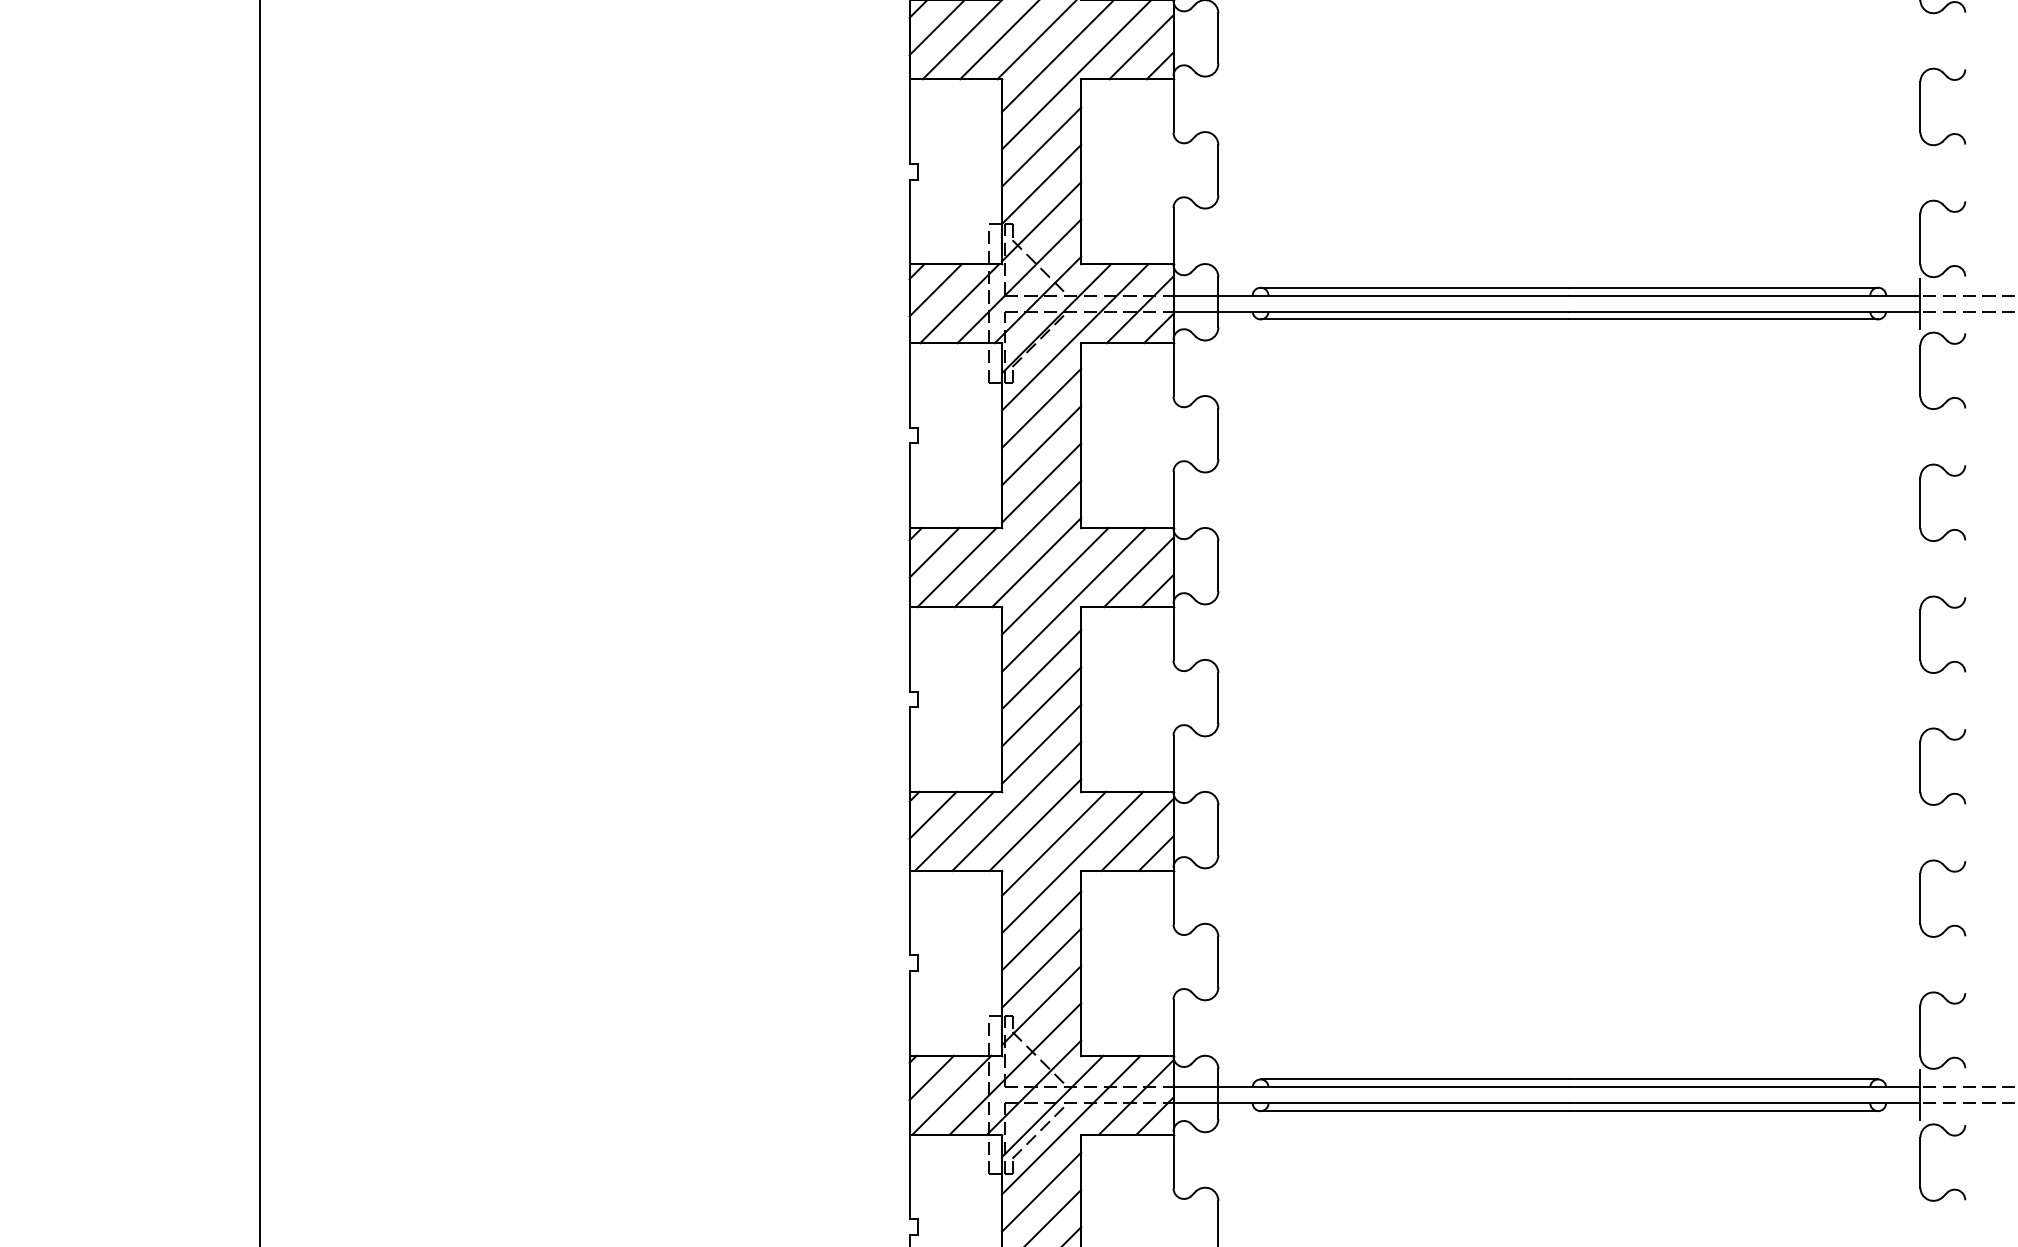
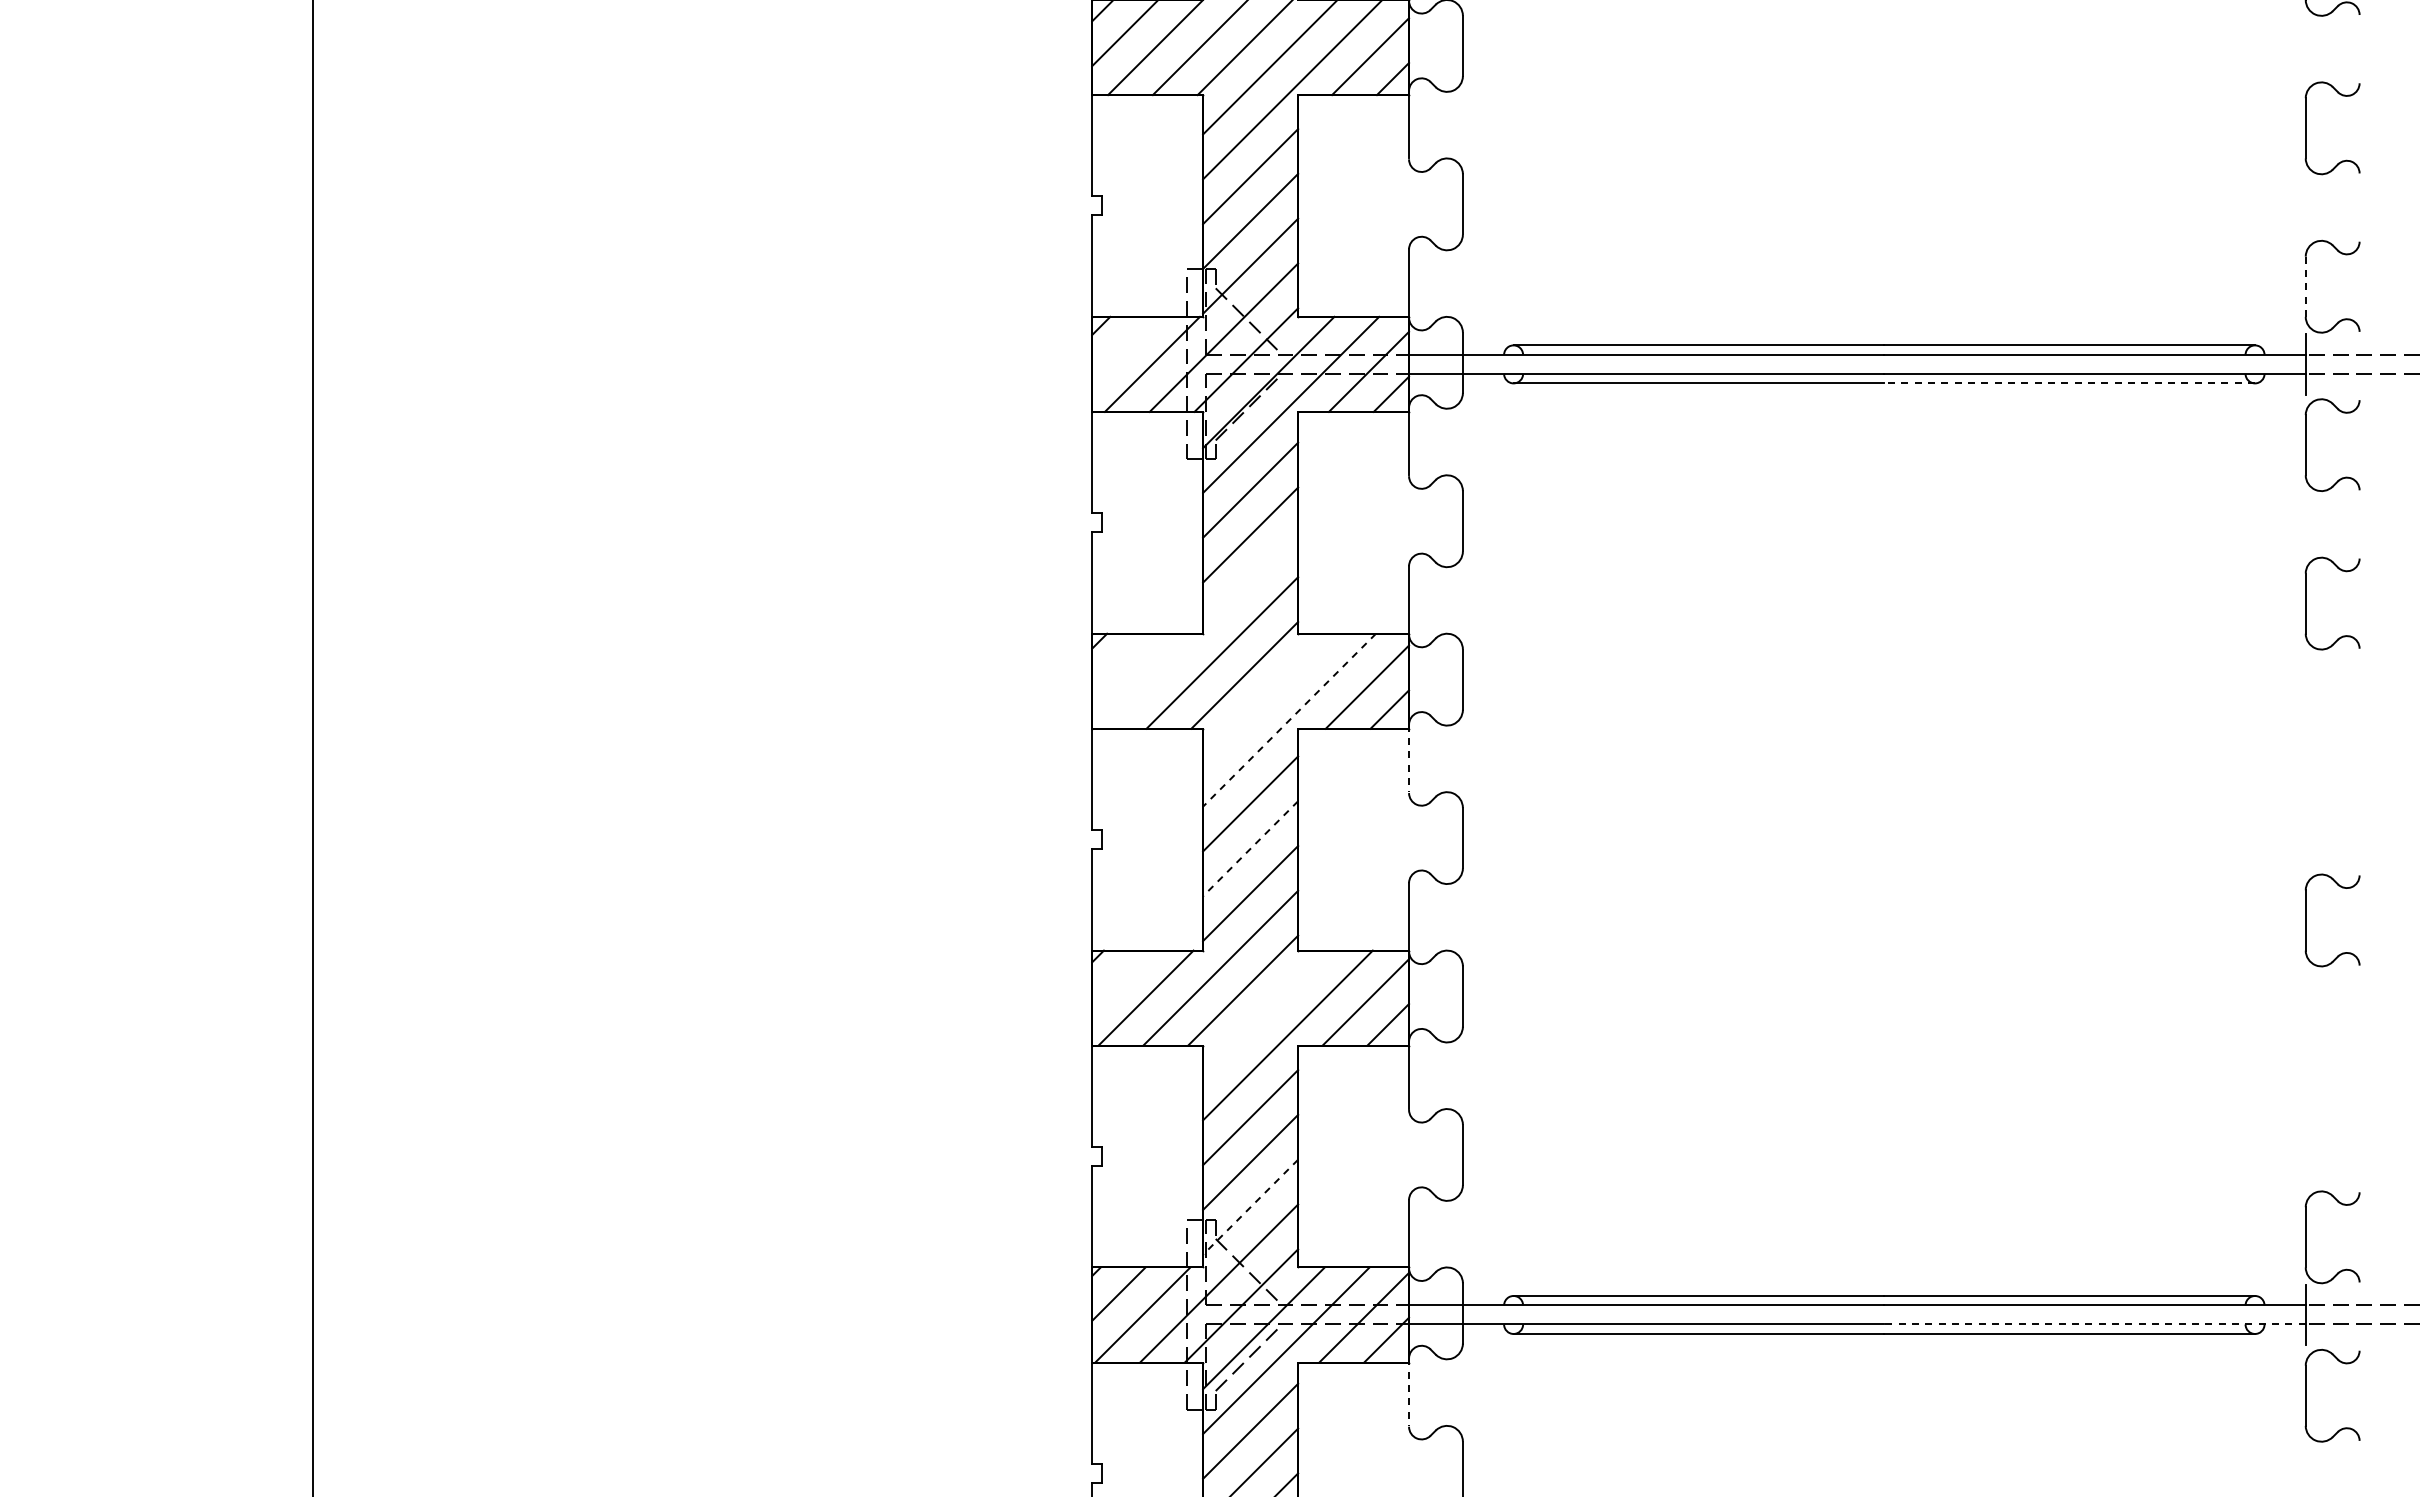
line: (1920, 238) -> (2305, 286), solid -> dashed
line: (935, 289) -> (1123, 347), removed
line: (1723, 319) -> (2069, 383), solid -> dashed
line: (1041, 482) -> (1250, 579), removed
line: (934, 552) -> (1121, 663), removed
line: (956, 566) -> (1148, 680), removed
line: (1055, 581) -> (1267, 697), removed
line: (1073, 600) -> (1289, 720), solid -> dashed
line: (1173, 631) -> (1409, 758), solid -> dashed
part: (1921, 634) -> (2306, 761), removed
line: (1041, 707) -> (1250, 849), solid -> dashed
line: (933, 815) -> (1120, 978), removed
line: (1053, 843) -> (1265, 1012), removed
part: (1921, 898) -> (2306, 1078), removed
line: (1041, 1005) -> (1250, 1207), solid -> dashed
line: (1745, 1103) -> (2095, 1324), solid -> dashed
line: (1173, 1159) -> (1409, 1392), solid -> dashed

